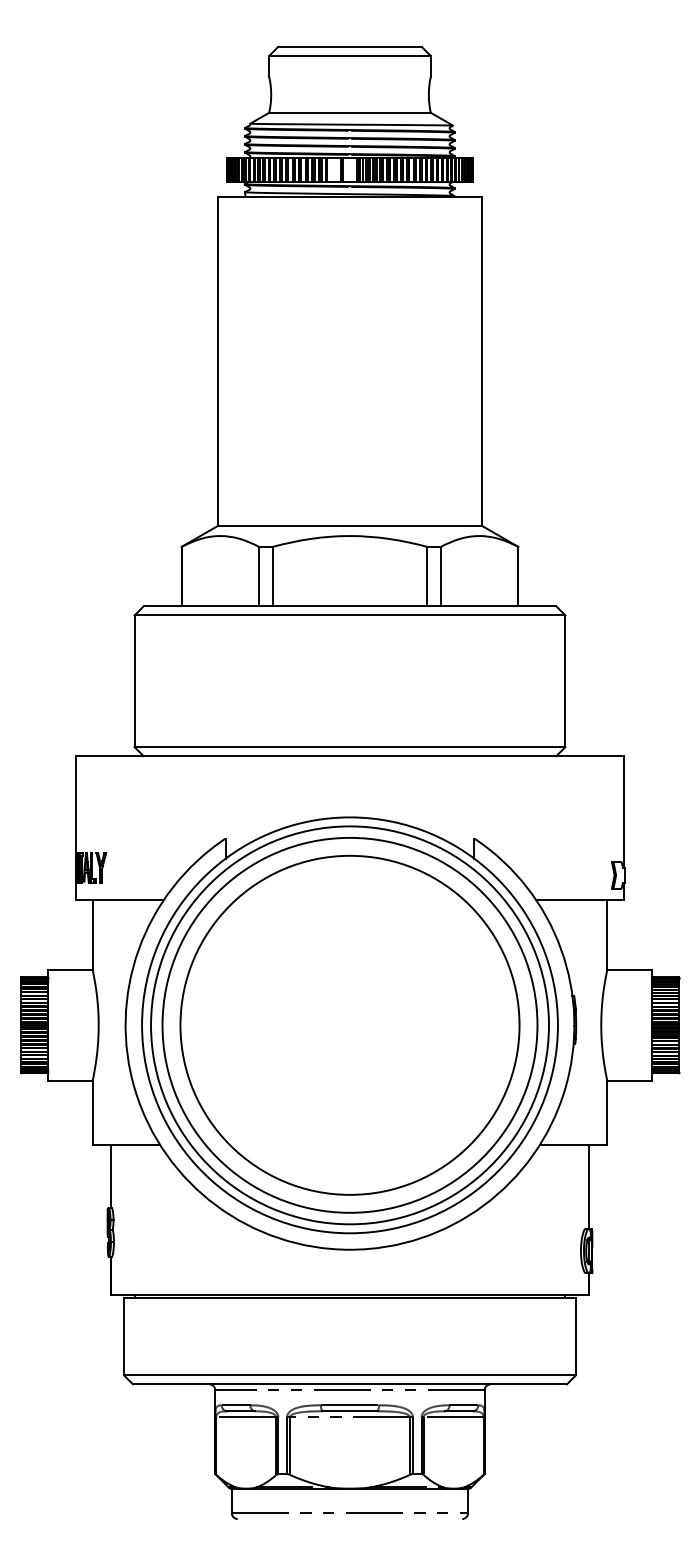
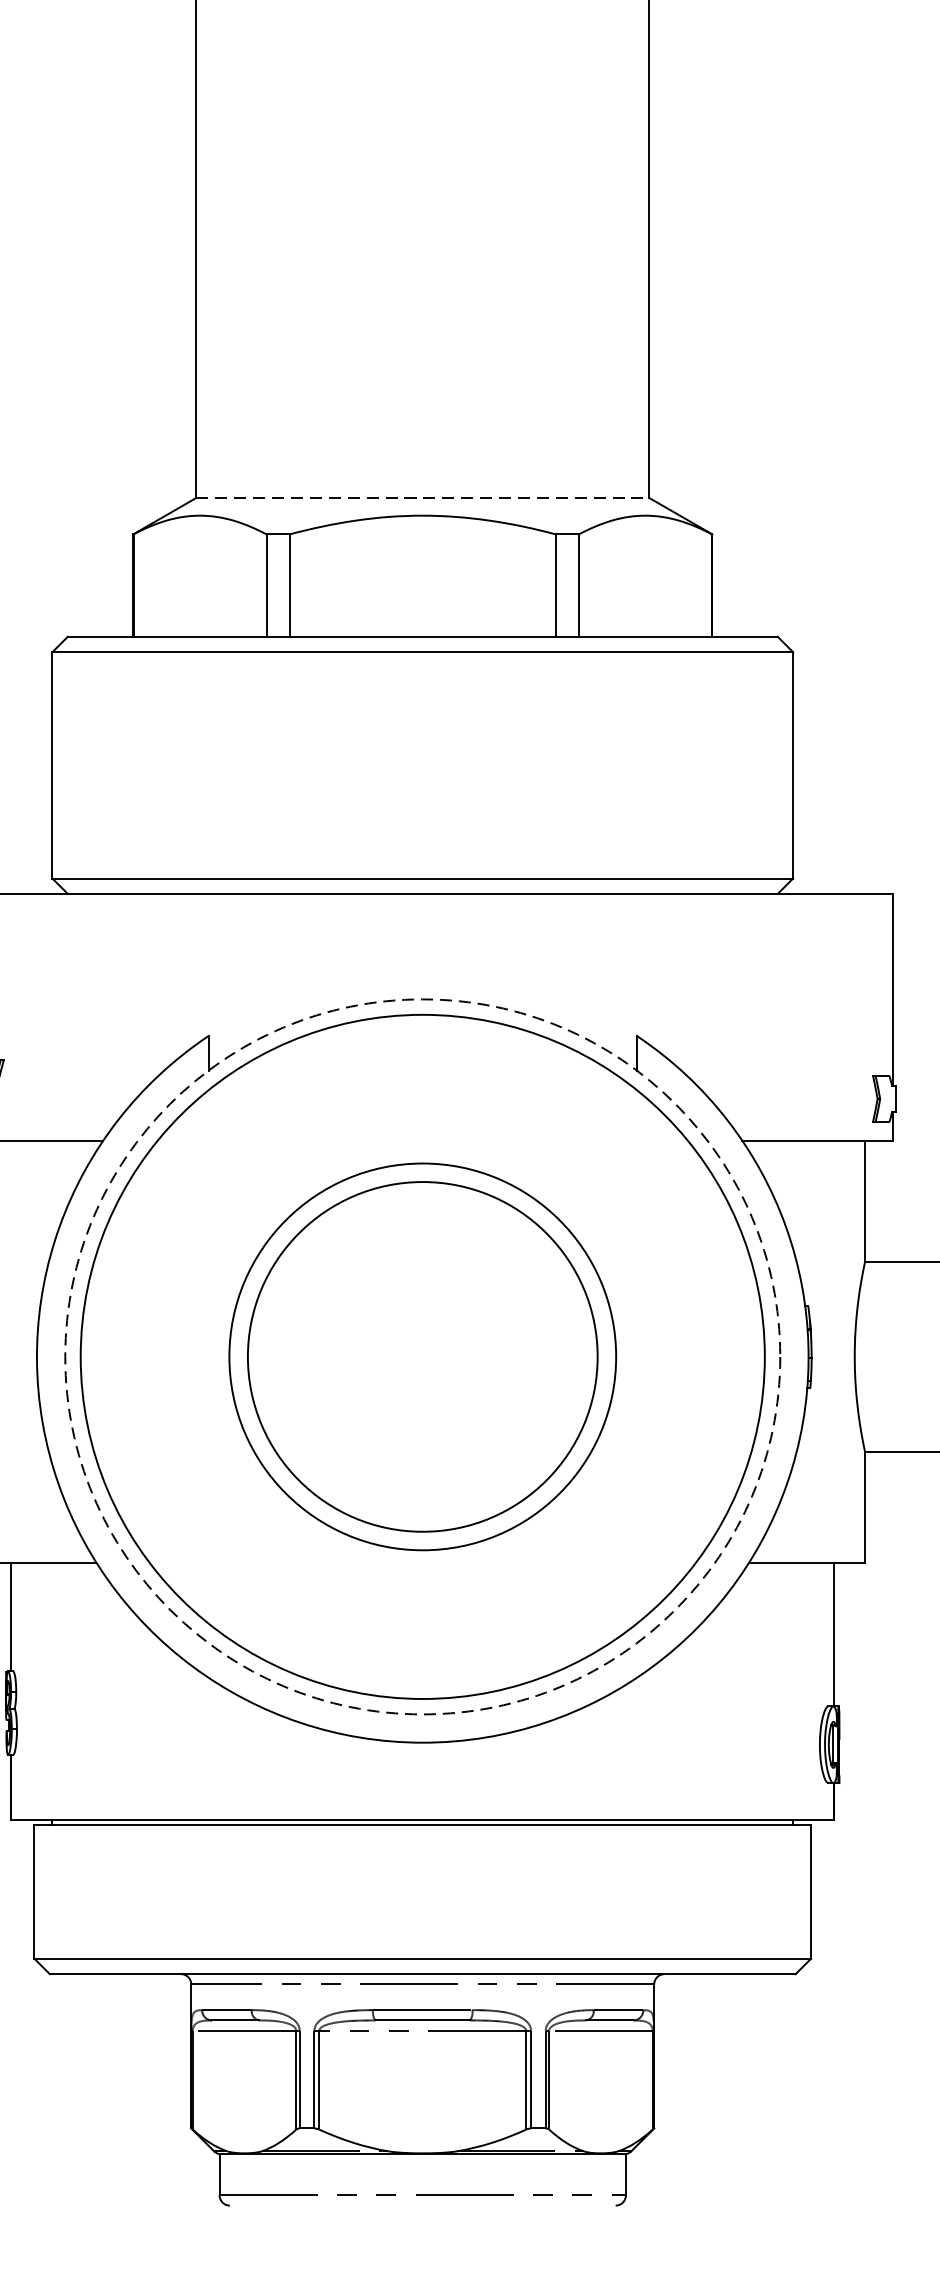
line: (350, 525) -> (423, 497), solid -> dashed
circle: (349, 1024) -> (421, 1355), size x0.6
circle: (349, 1024) -> (421, 1355), size x0.6
circle: (349, 1025) -> (421, 1357), solid -> dashed

